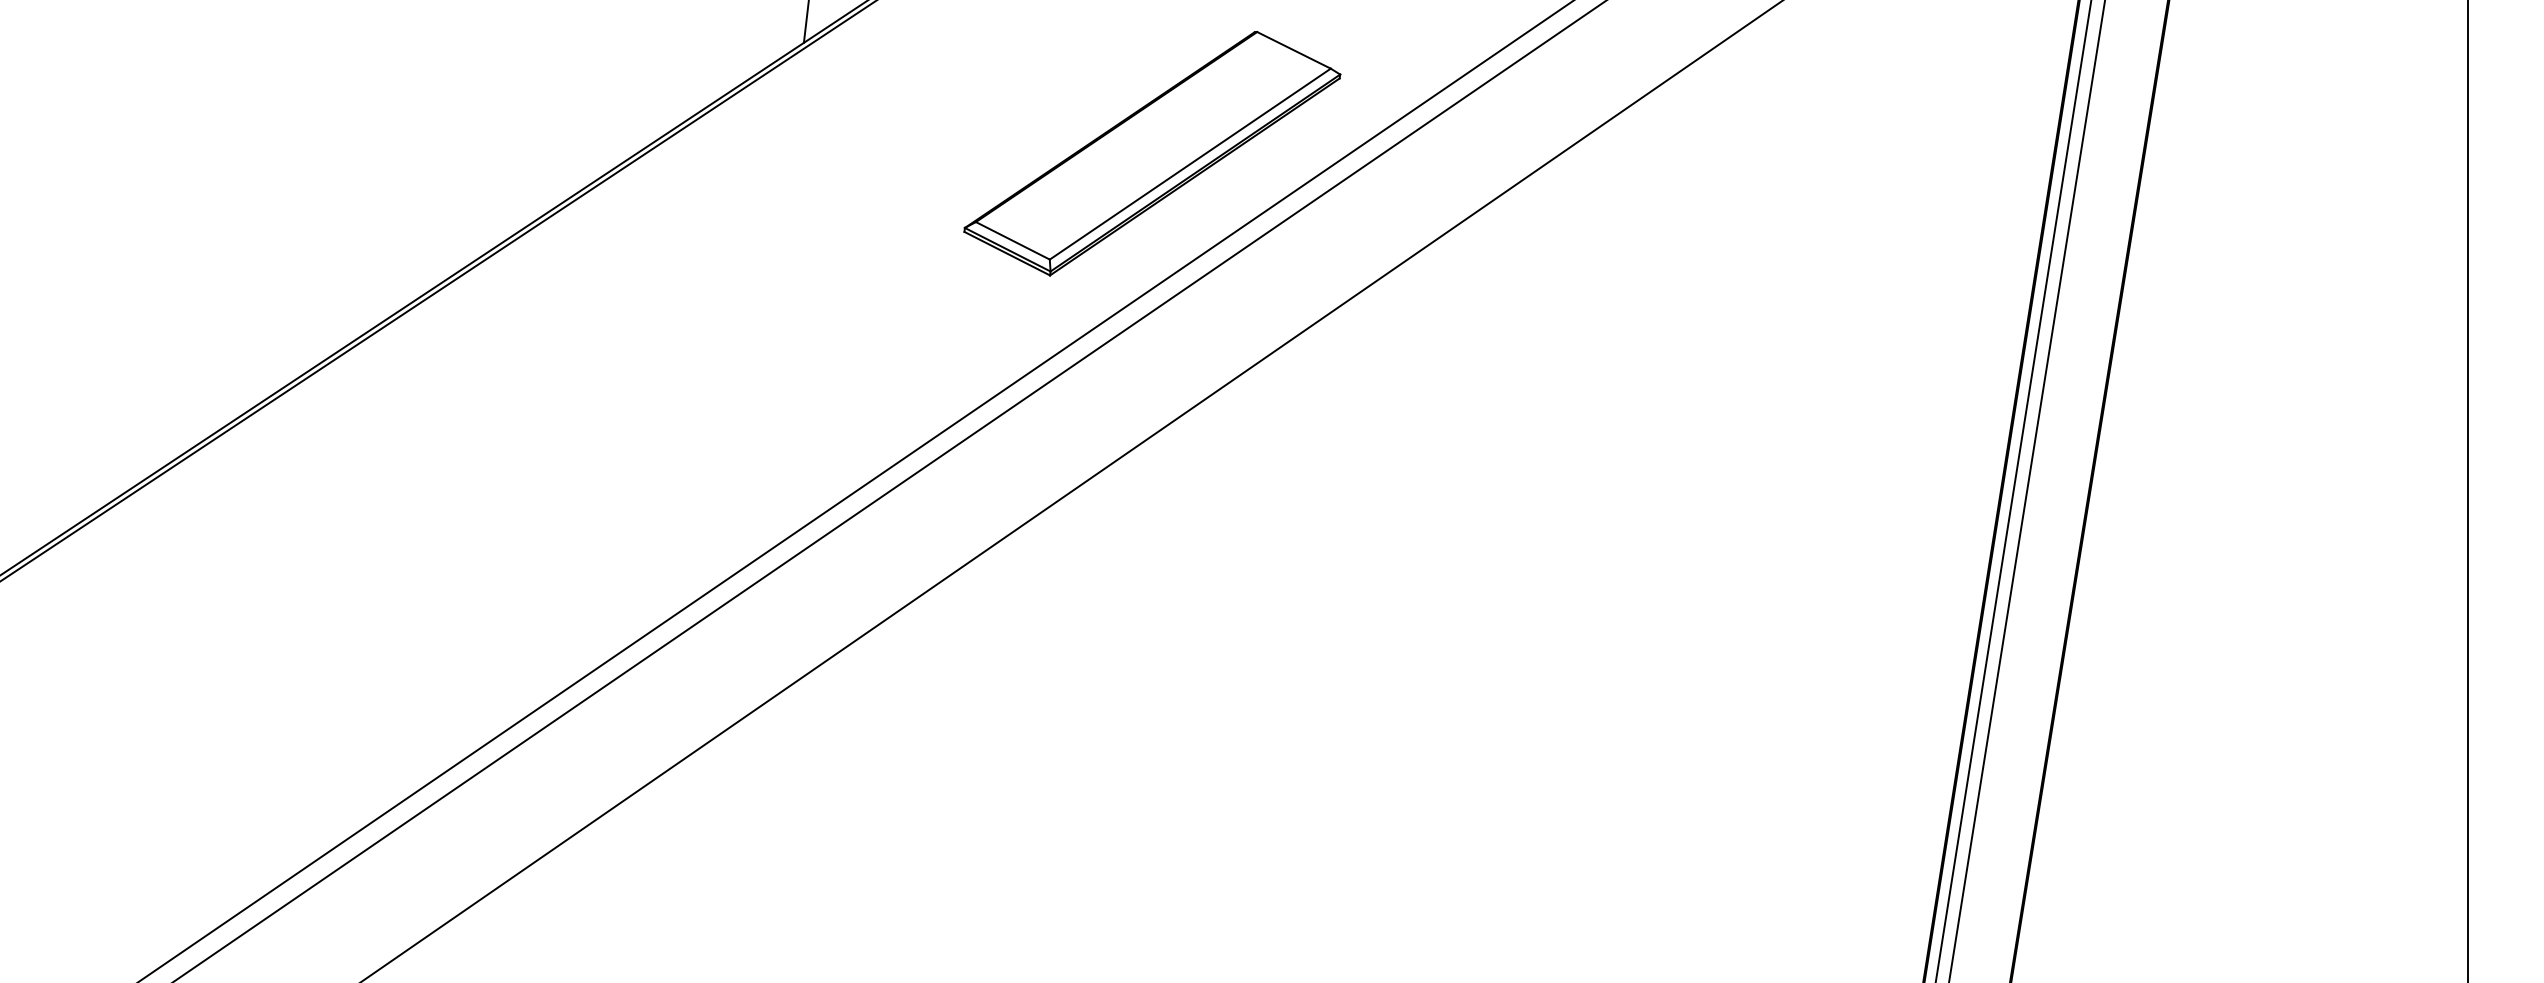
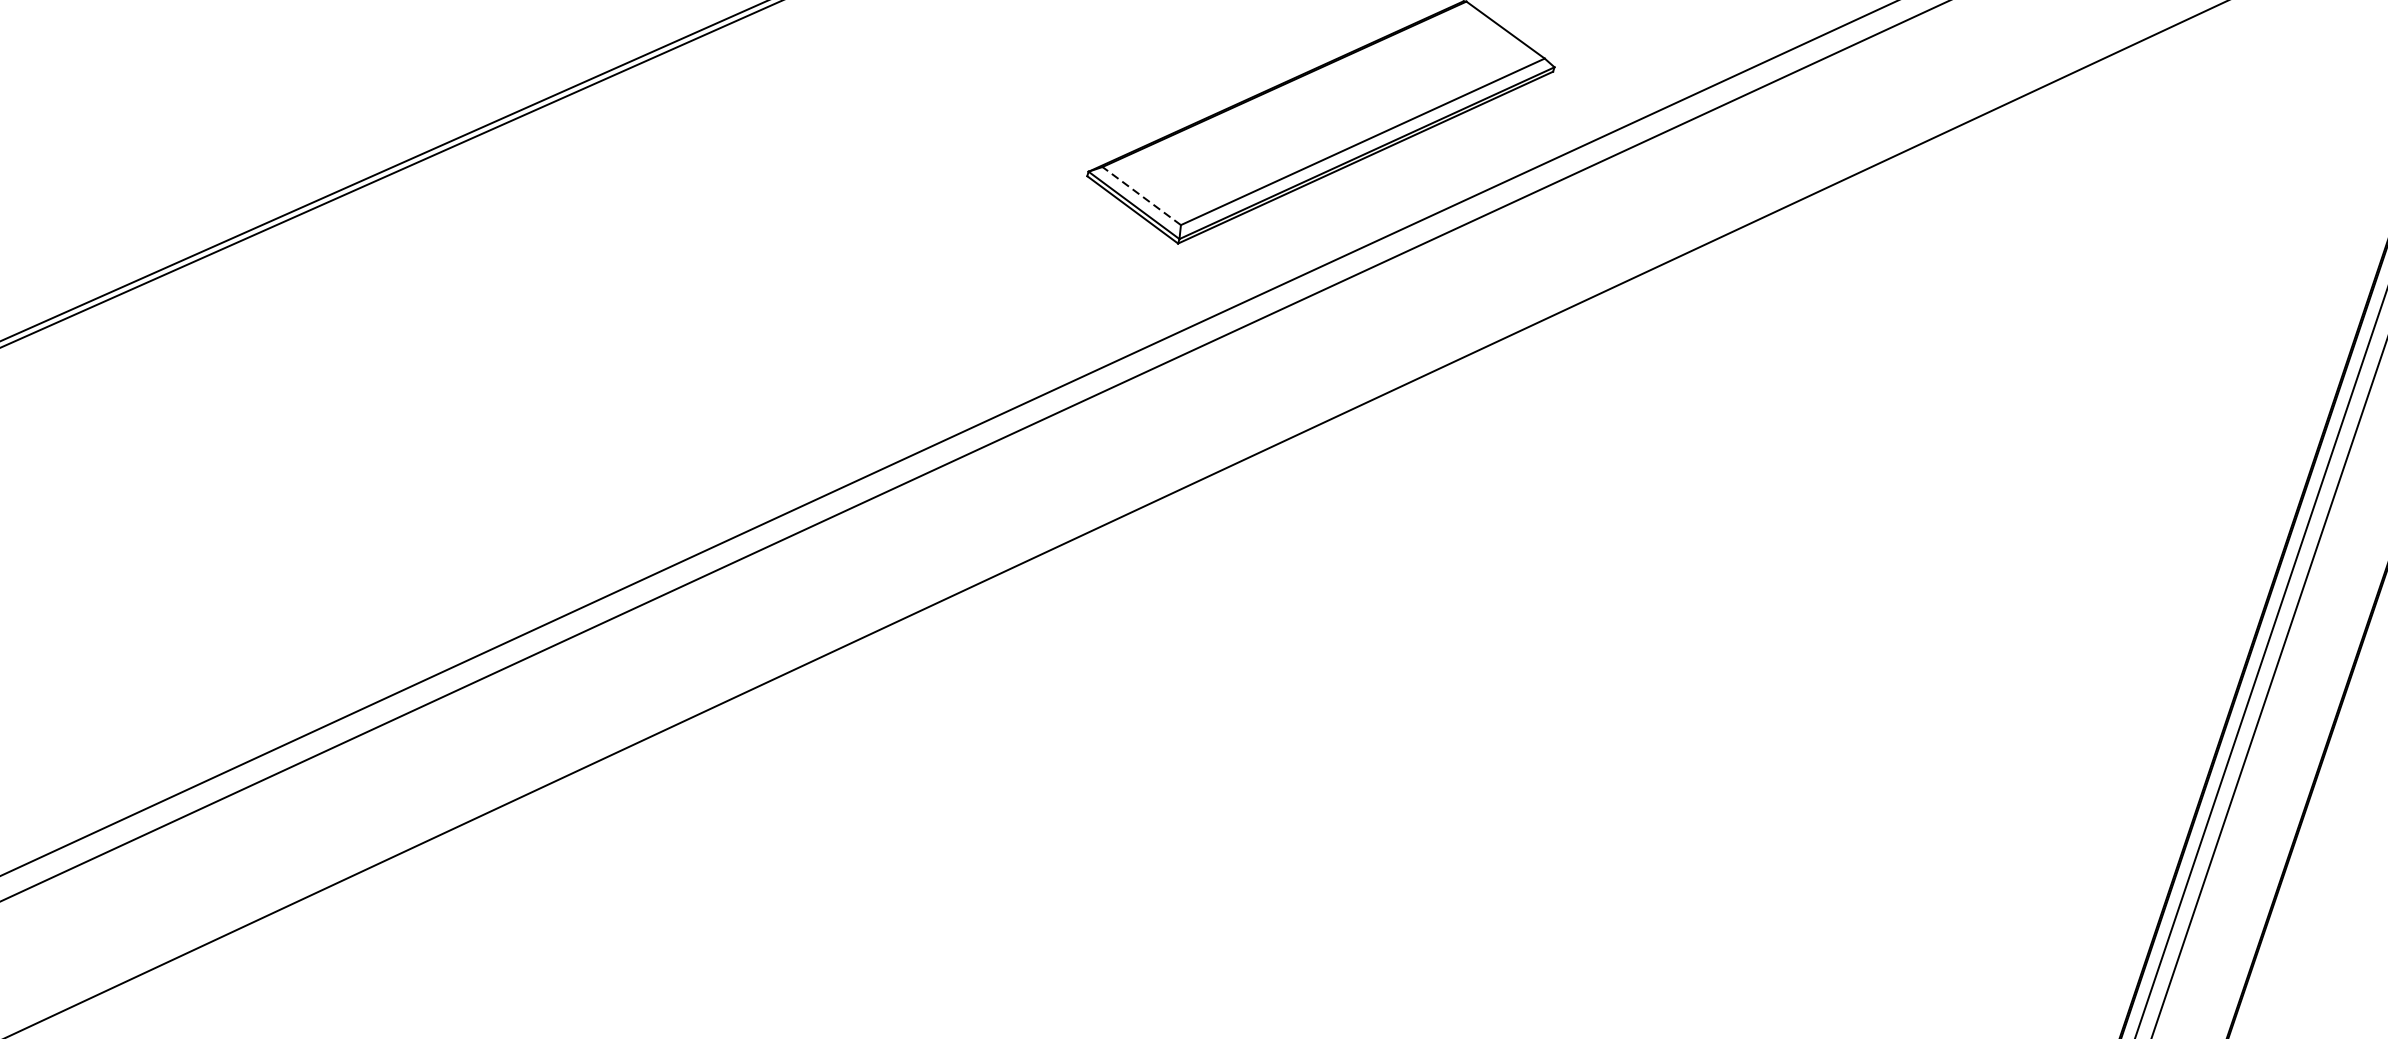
line: (1012, 240) -> (1141, 195), solid -> dashed

